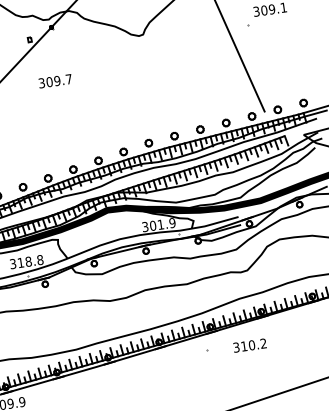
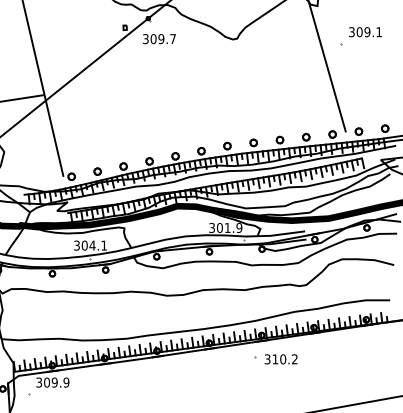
text: (55, 81) -> (159, 39), moved
text: (30, 261) -> (94, 245), 318.8 -> 304.1
text: (249, 345) -> (280, 359), moved

